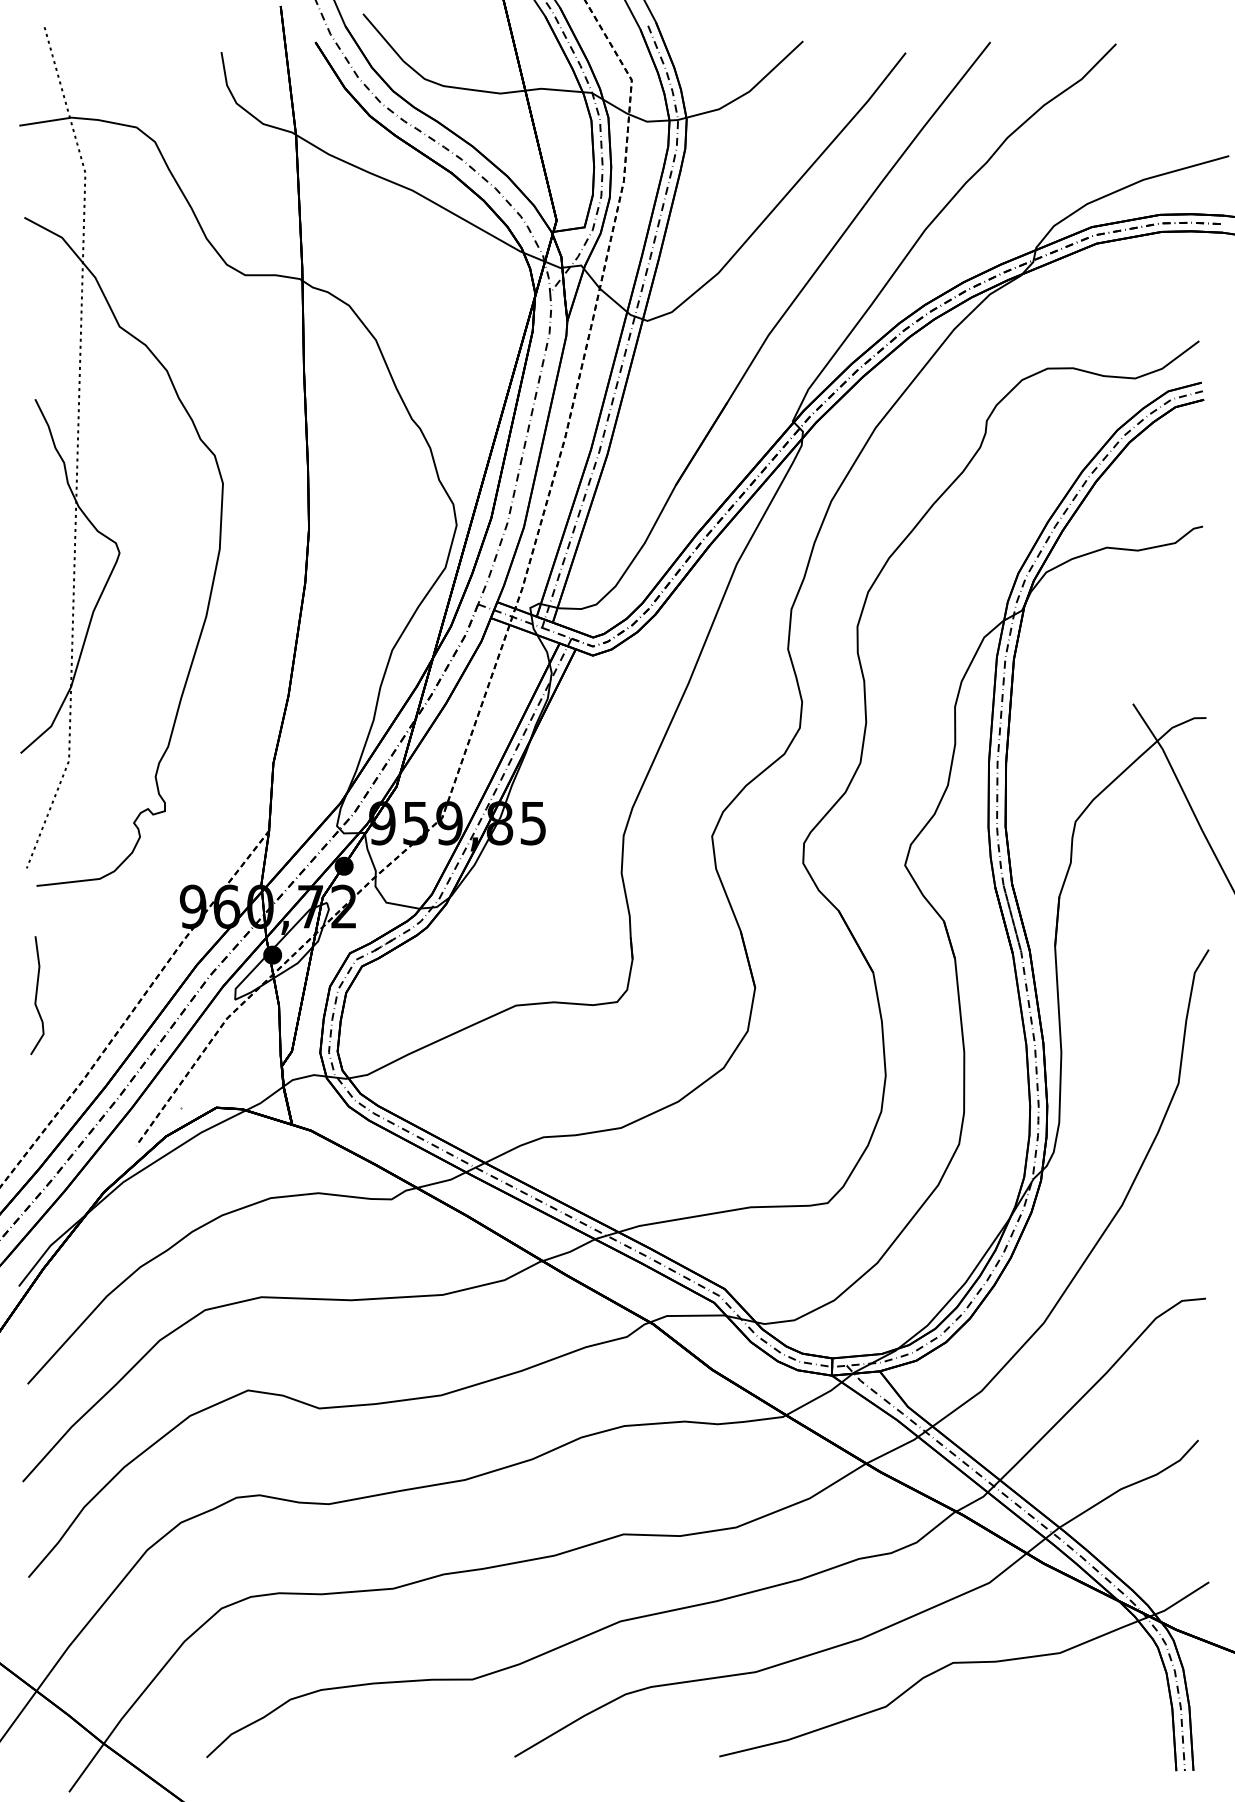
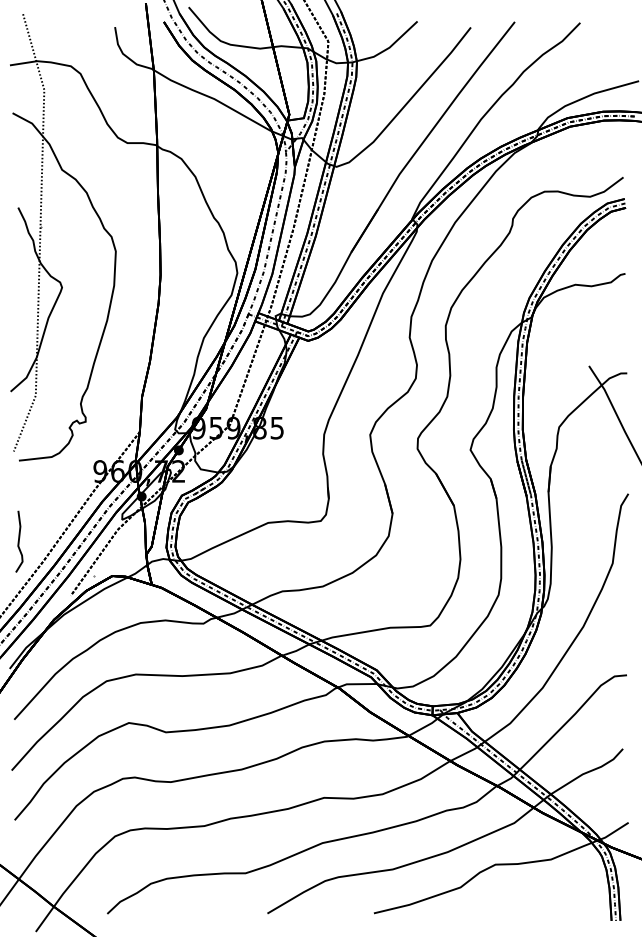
curve: (37, 995) -> (19, 541), moved

